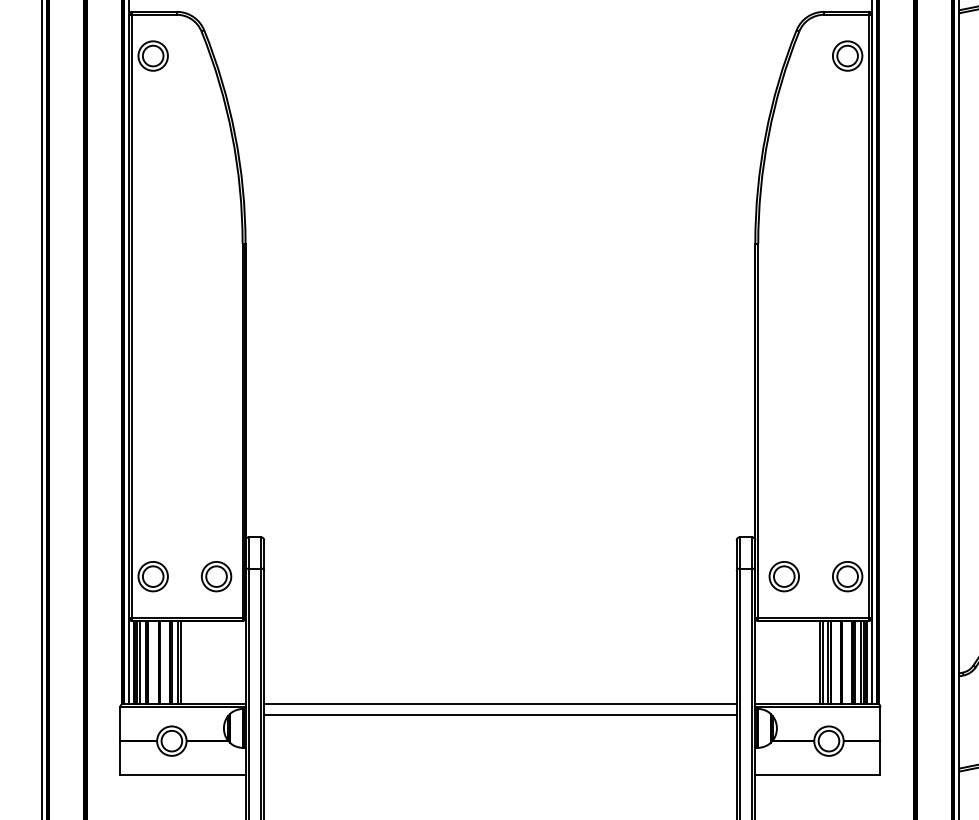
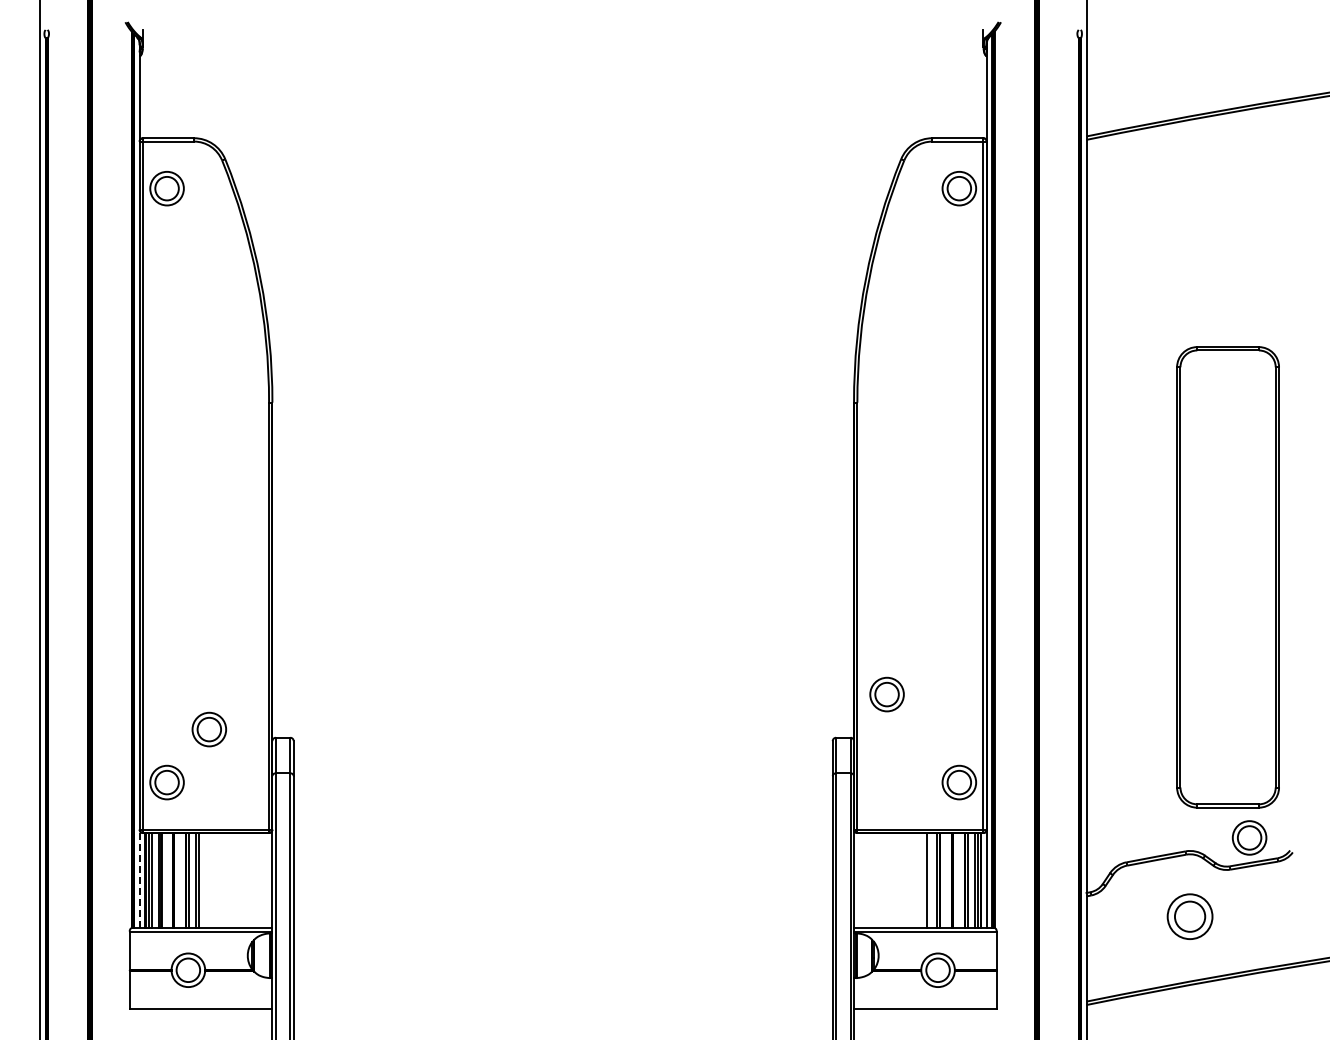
part: (216, 576) -> (209, 729), moved
part: (783, 576) -> (886, 694), moved
line: (129, 660) -> (139, 878), solid -> dashed
line: (822, 662) -> (930, 880), removed
line: (499, 704) -> (562, 928), removed
line: (499, 715) -> (562, 940), removed

